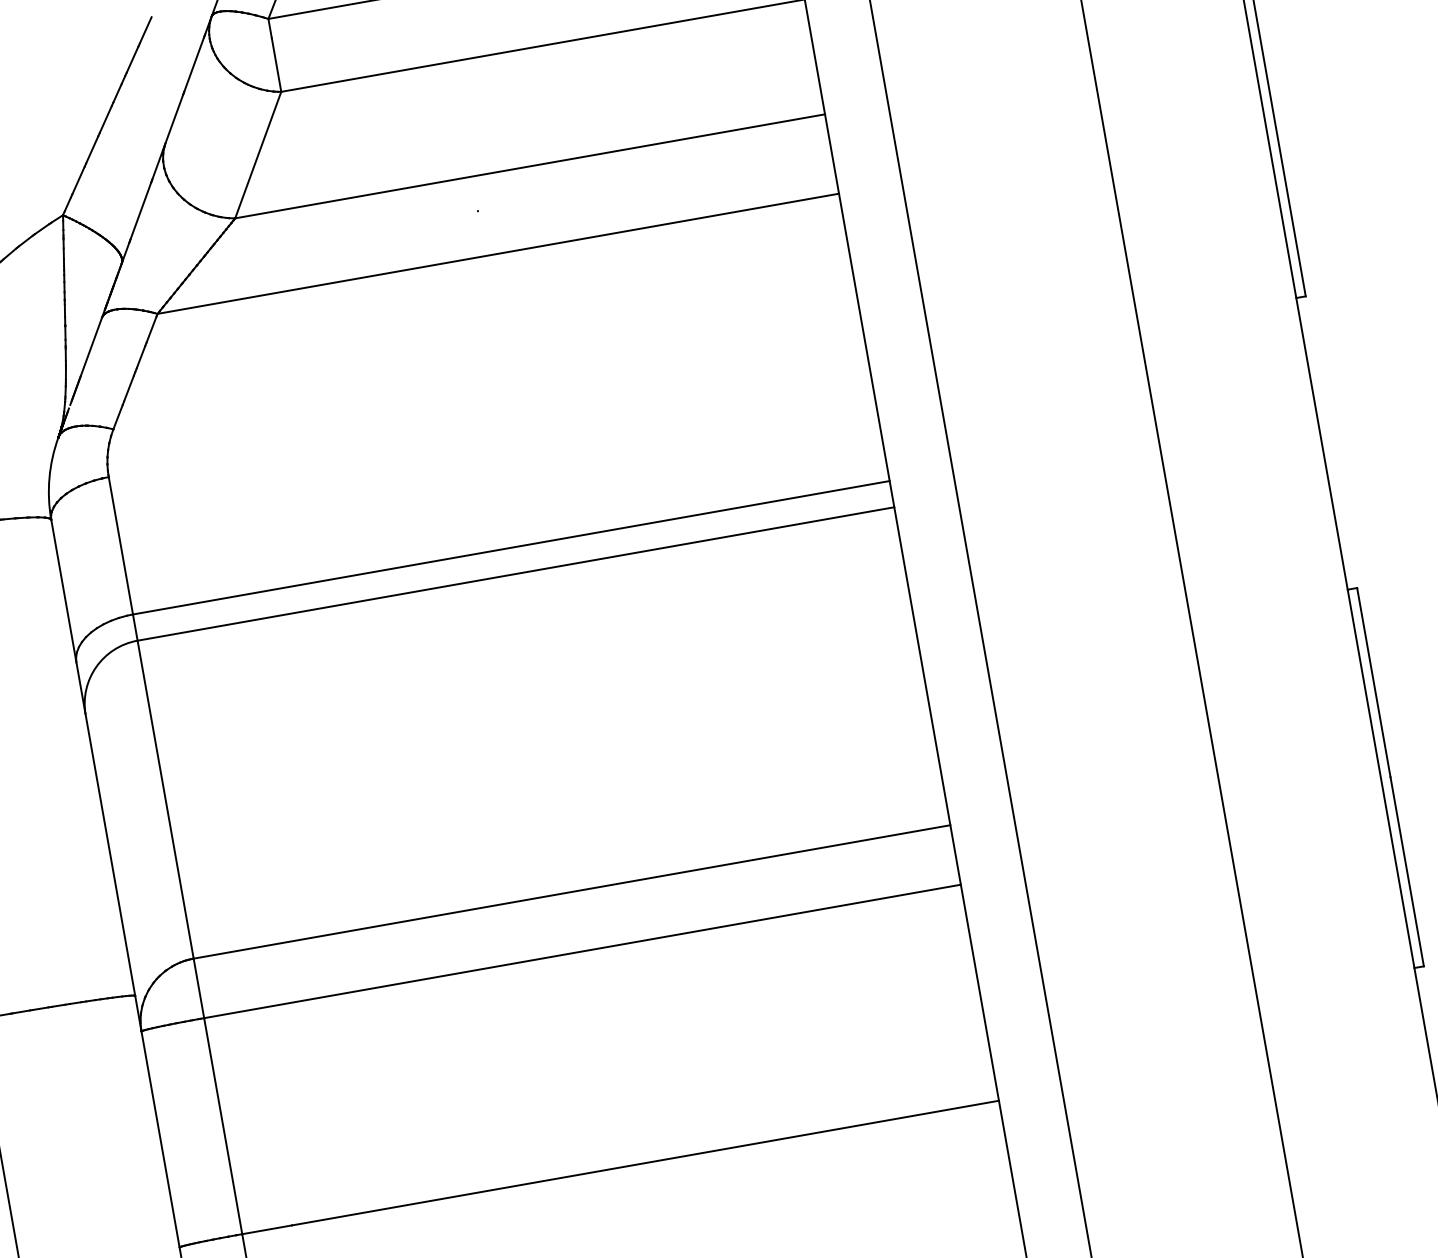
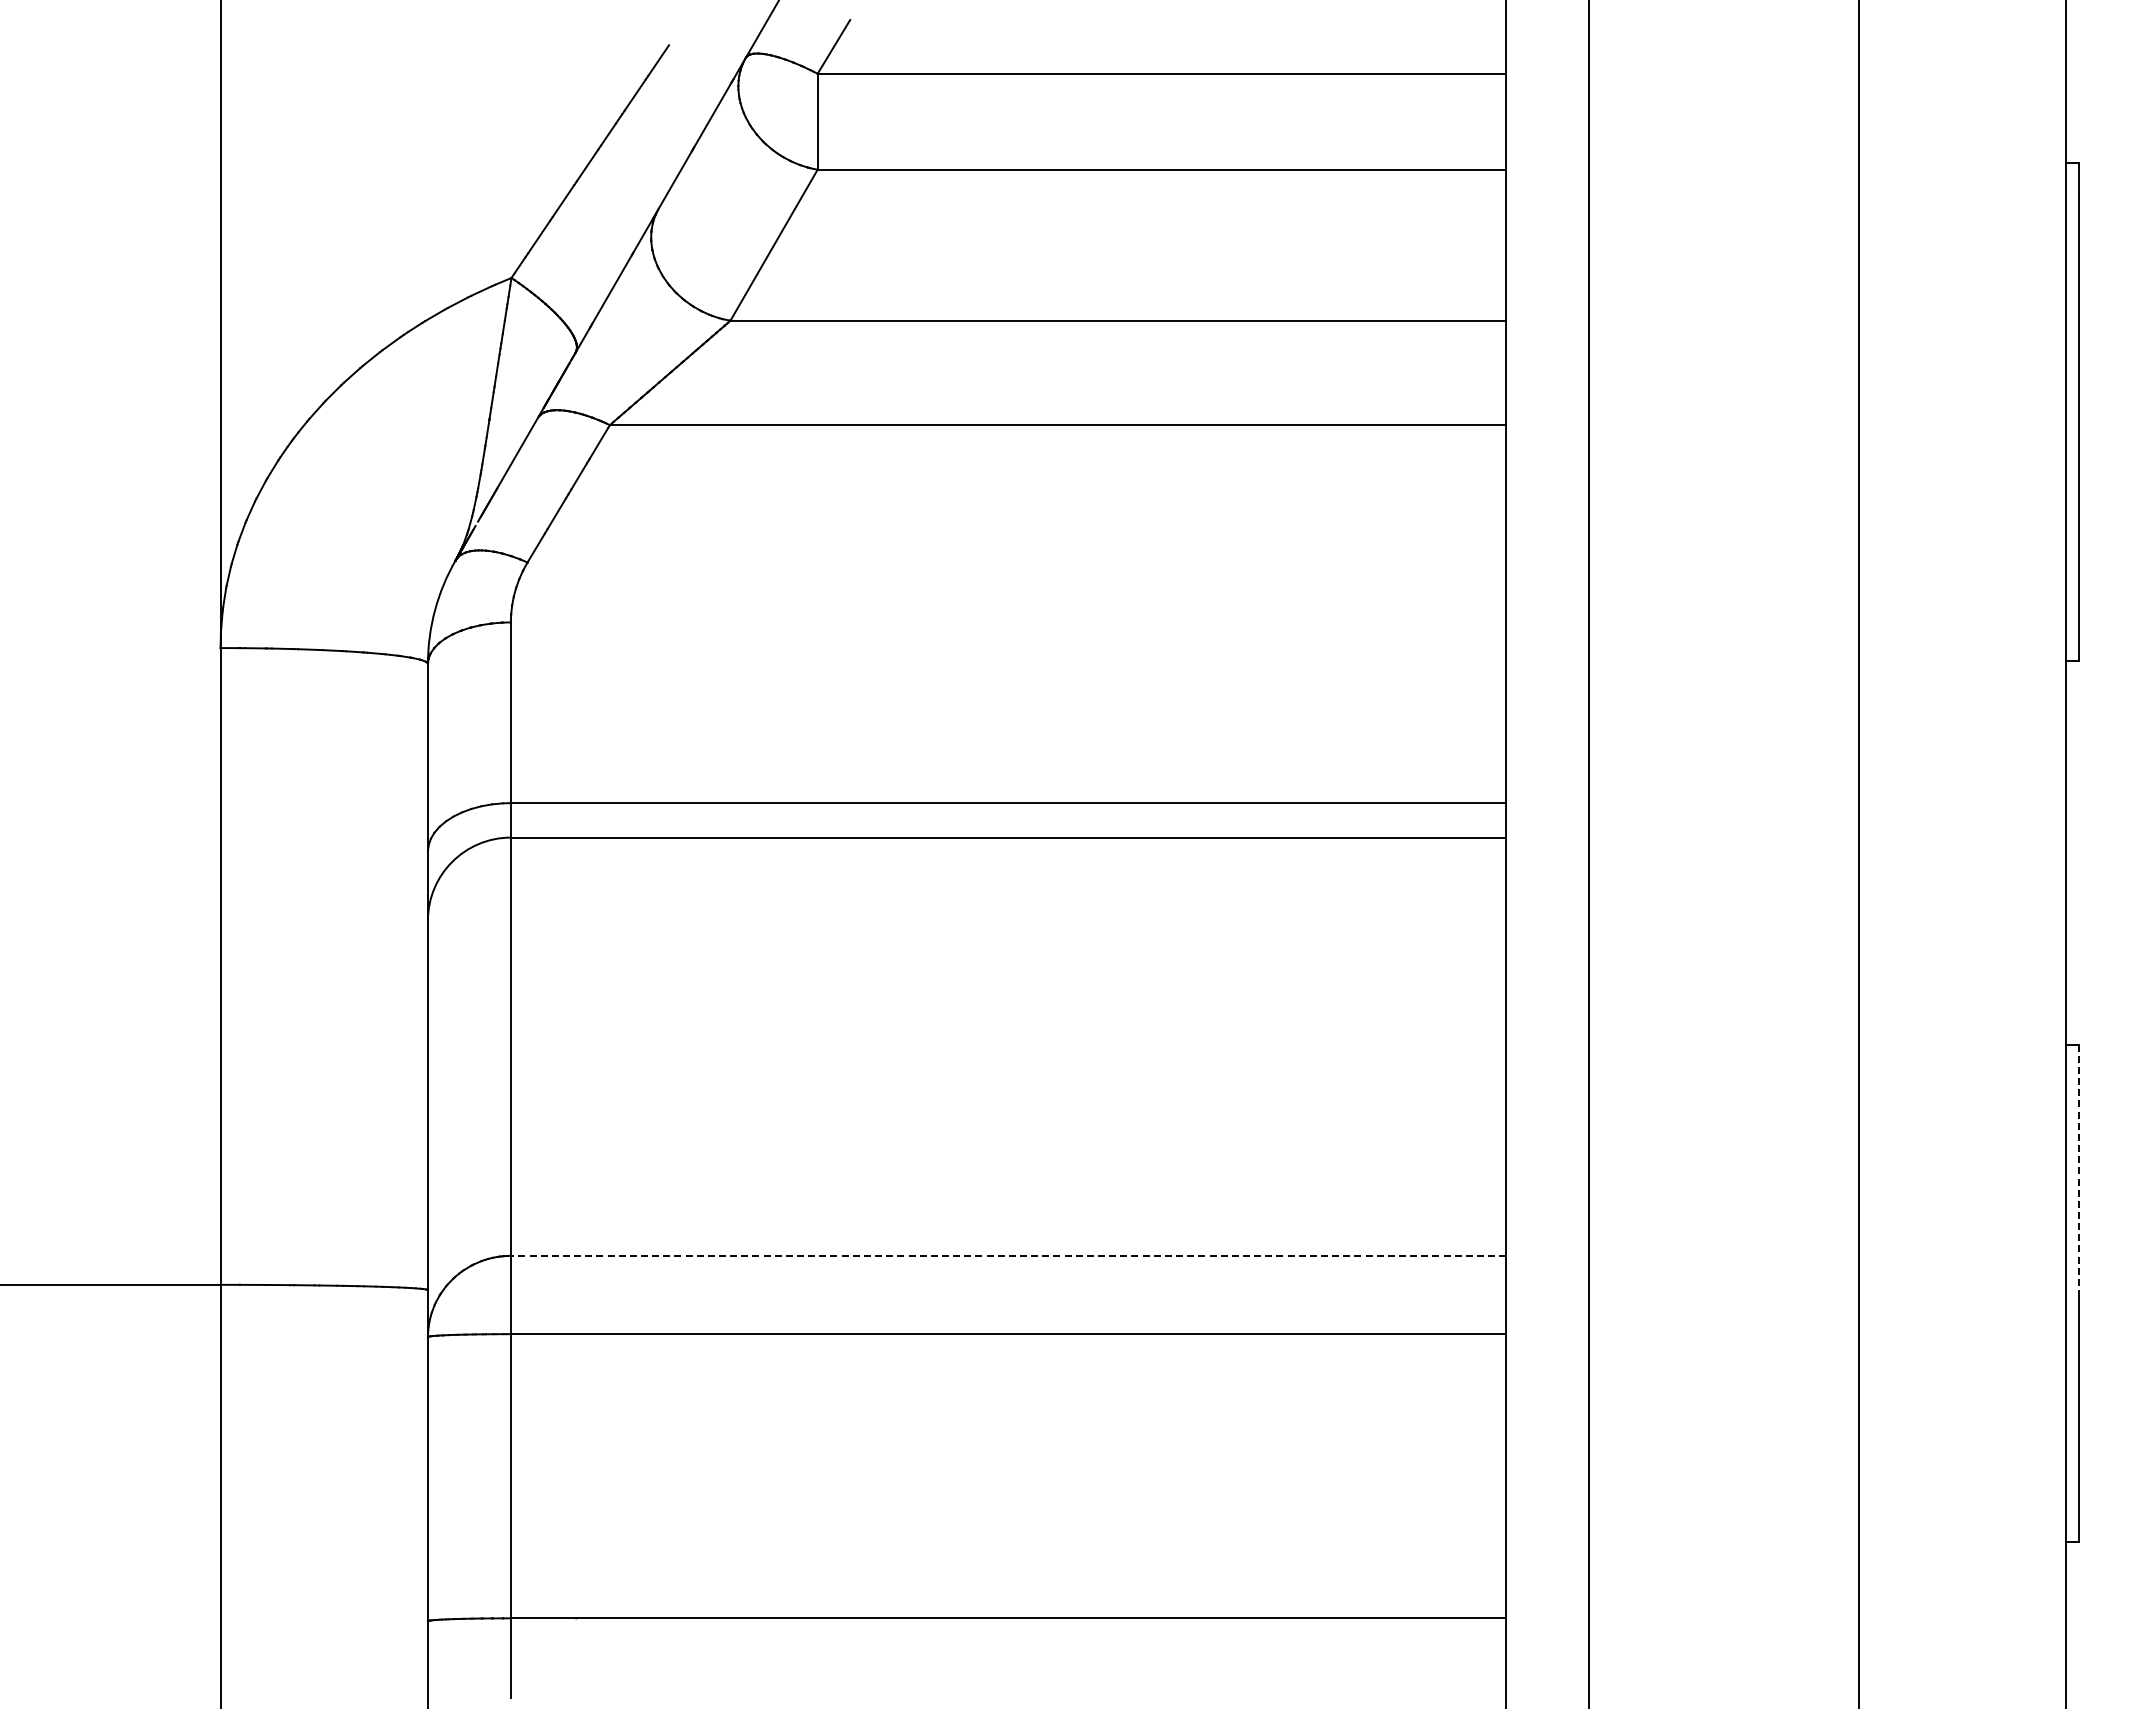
line: (1373, 682) -> (2078, 1169), solid -> dashed
line: (571, 891) -> (1008, 1255), solid -> dashed

